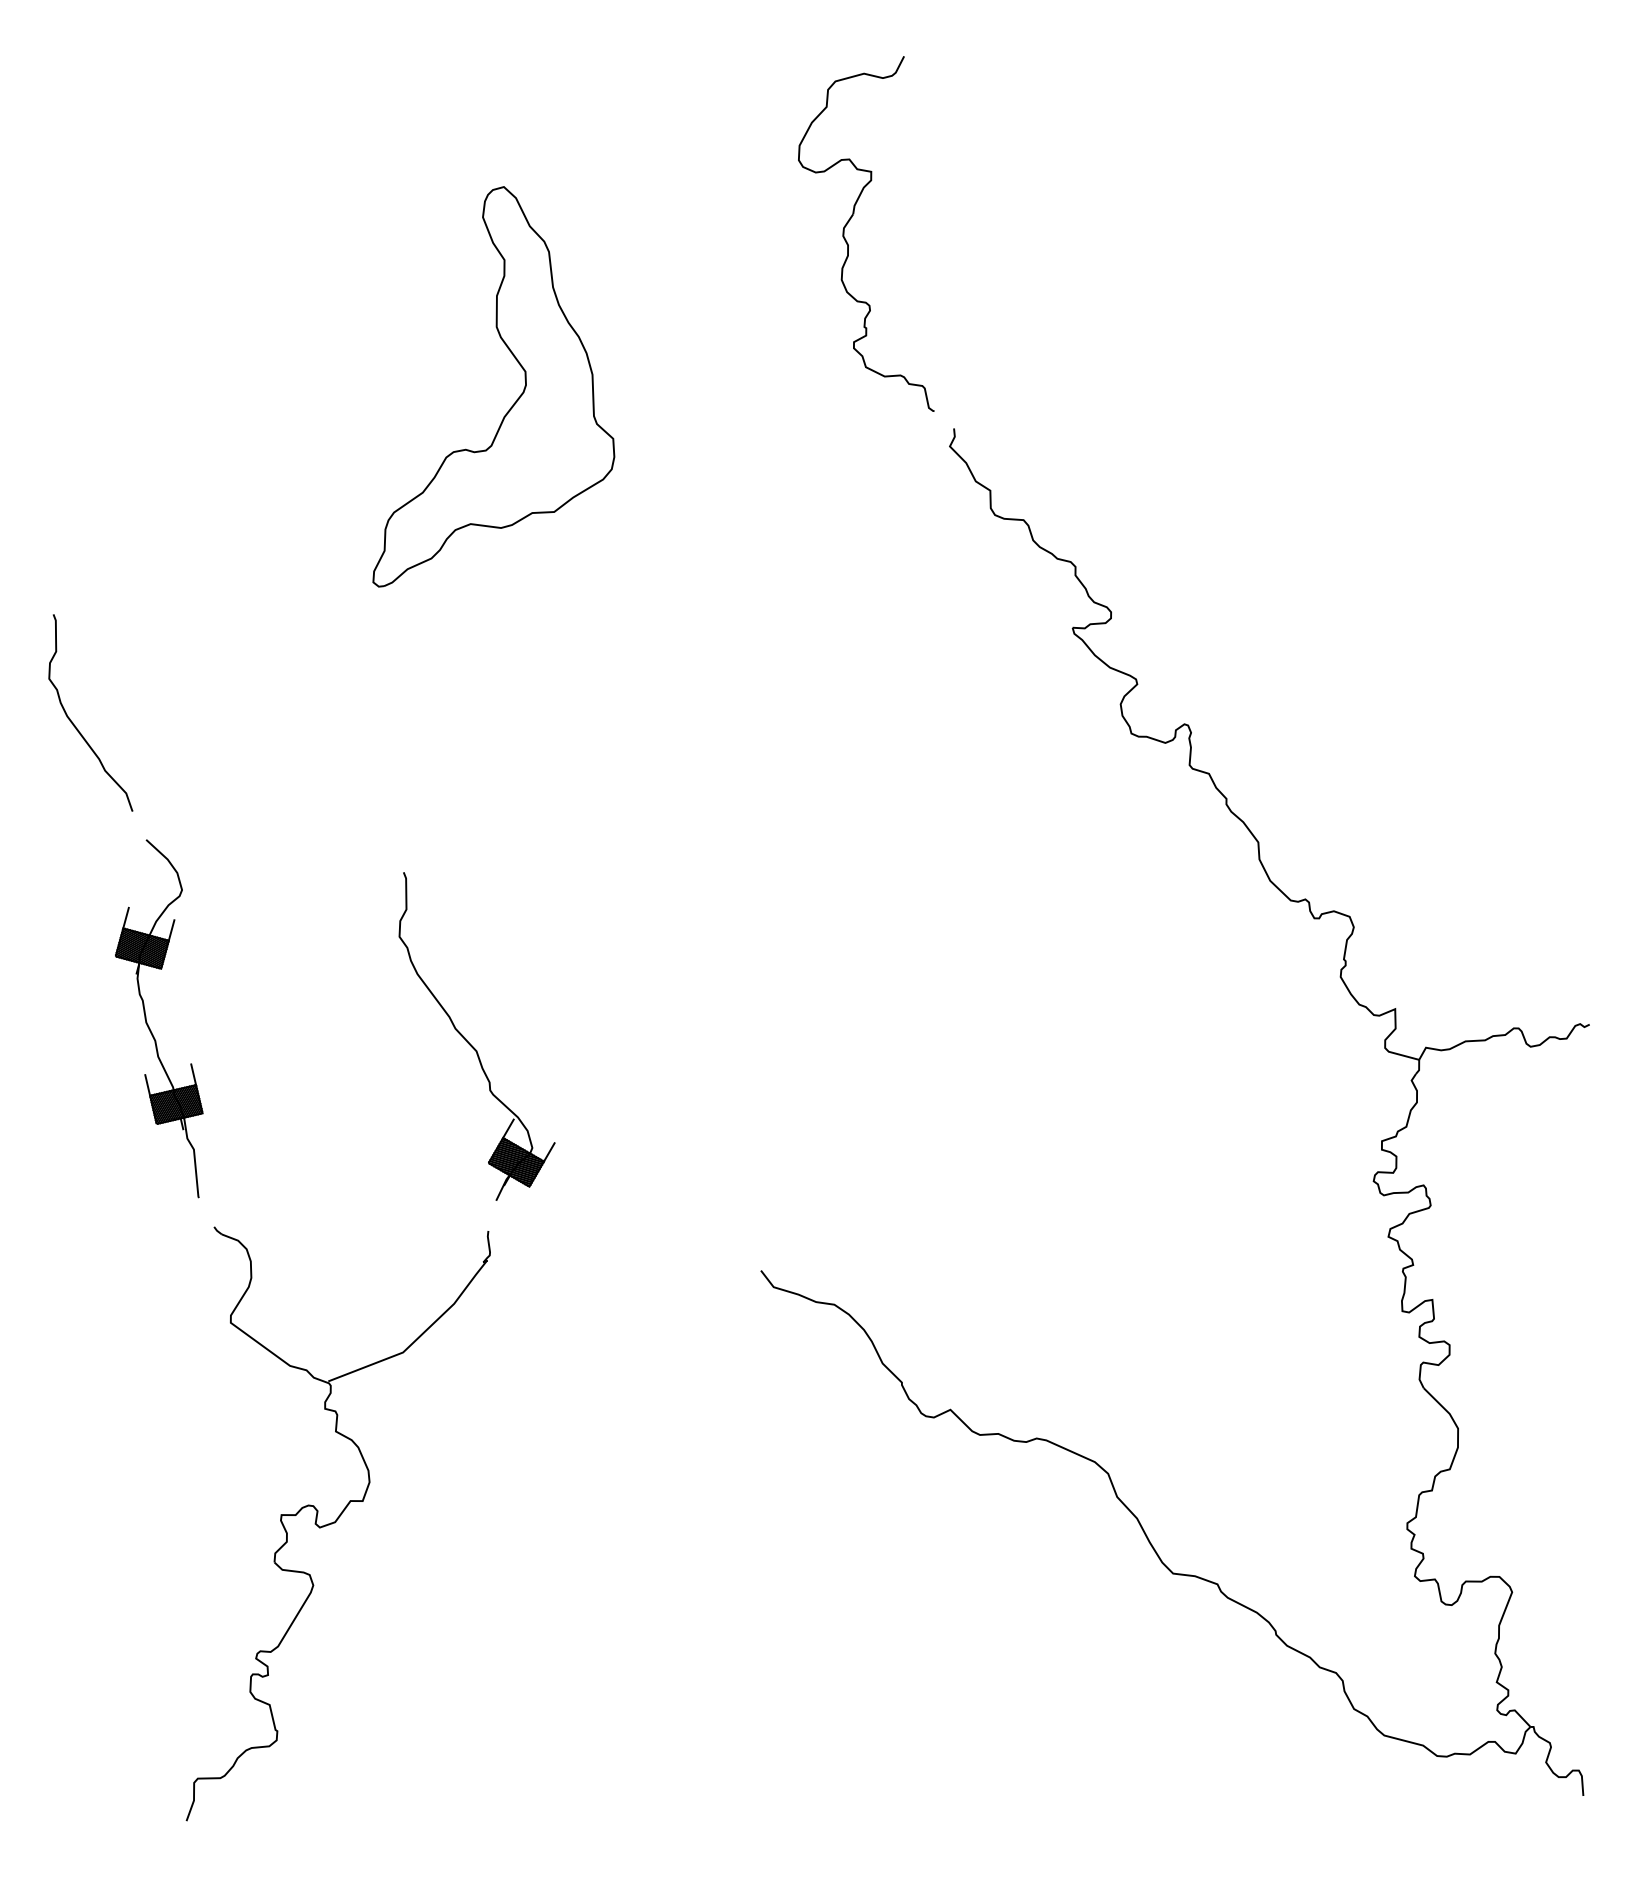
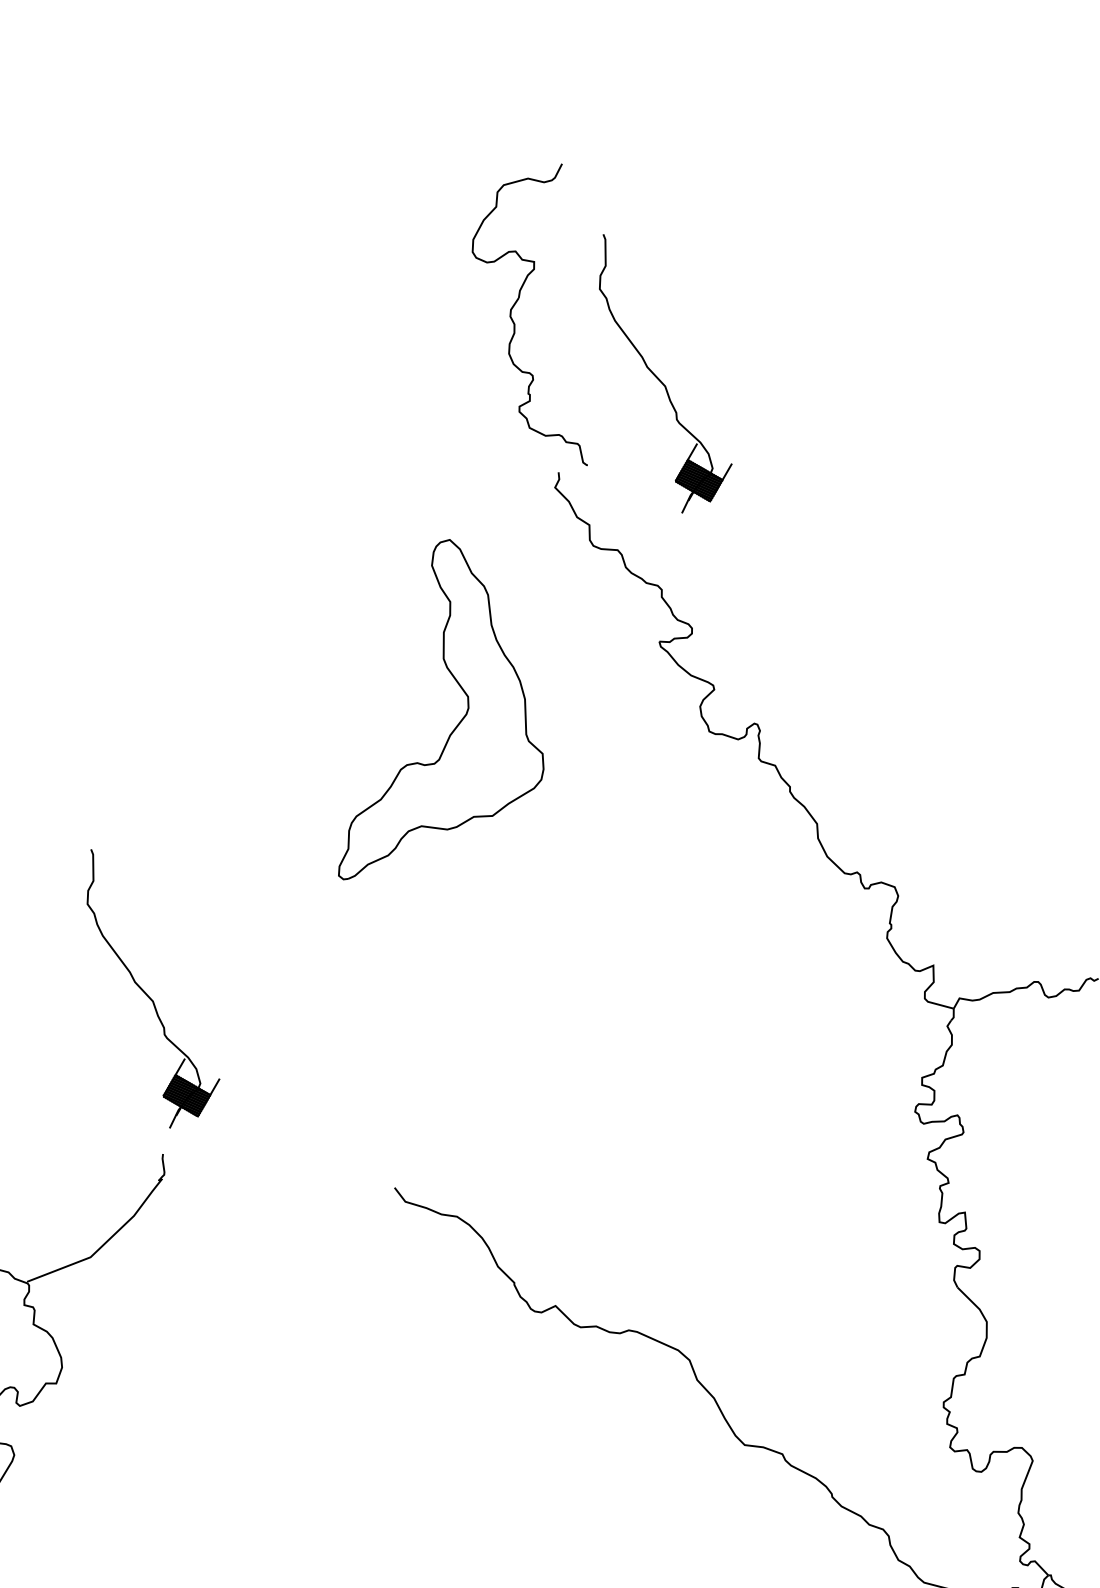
part: (848, 223) -> (514, 305), moved
part: (1072, 318) -> (659, 378), added
part: (513, 403) -> (457, 723), moved

